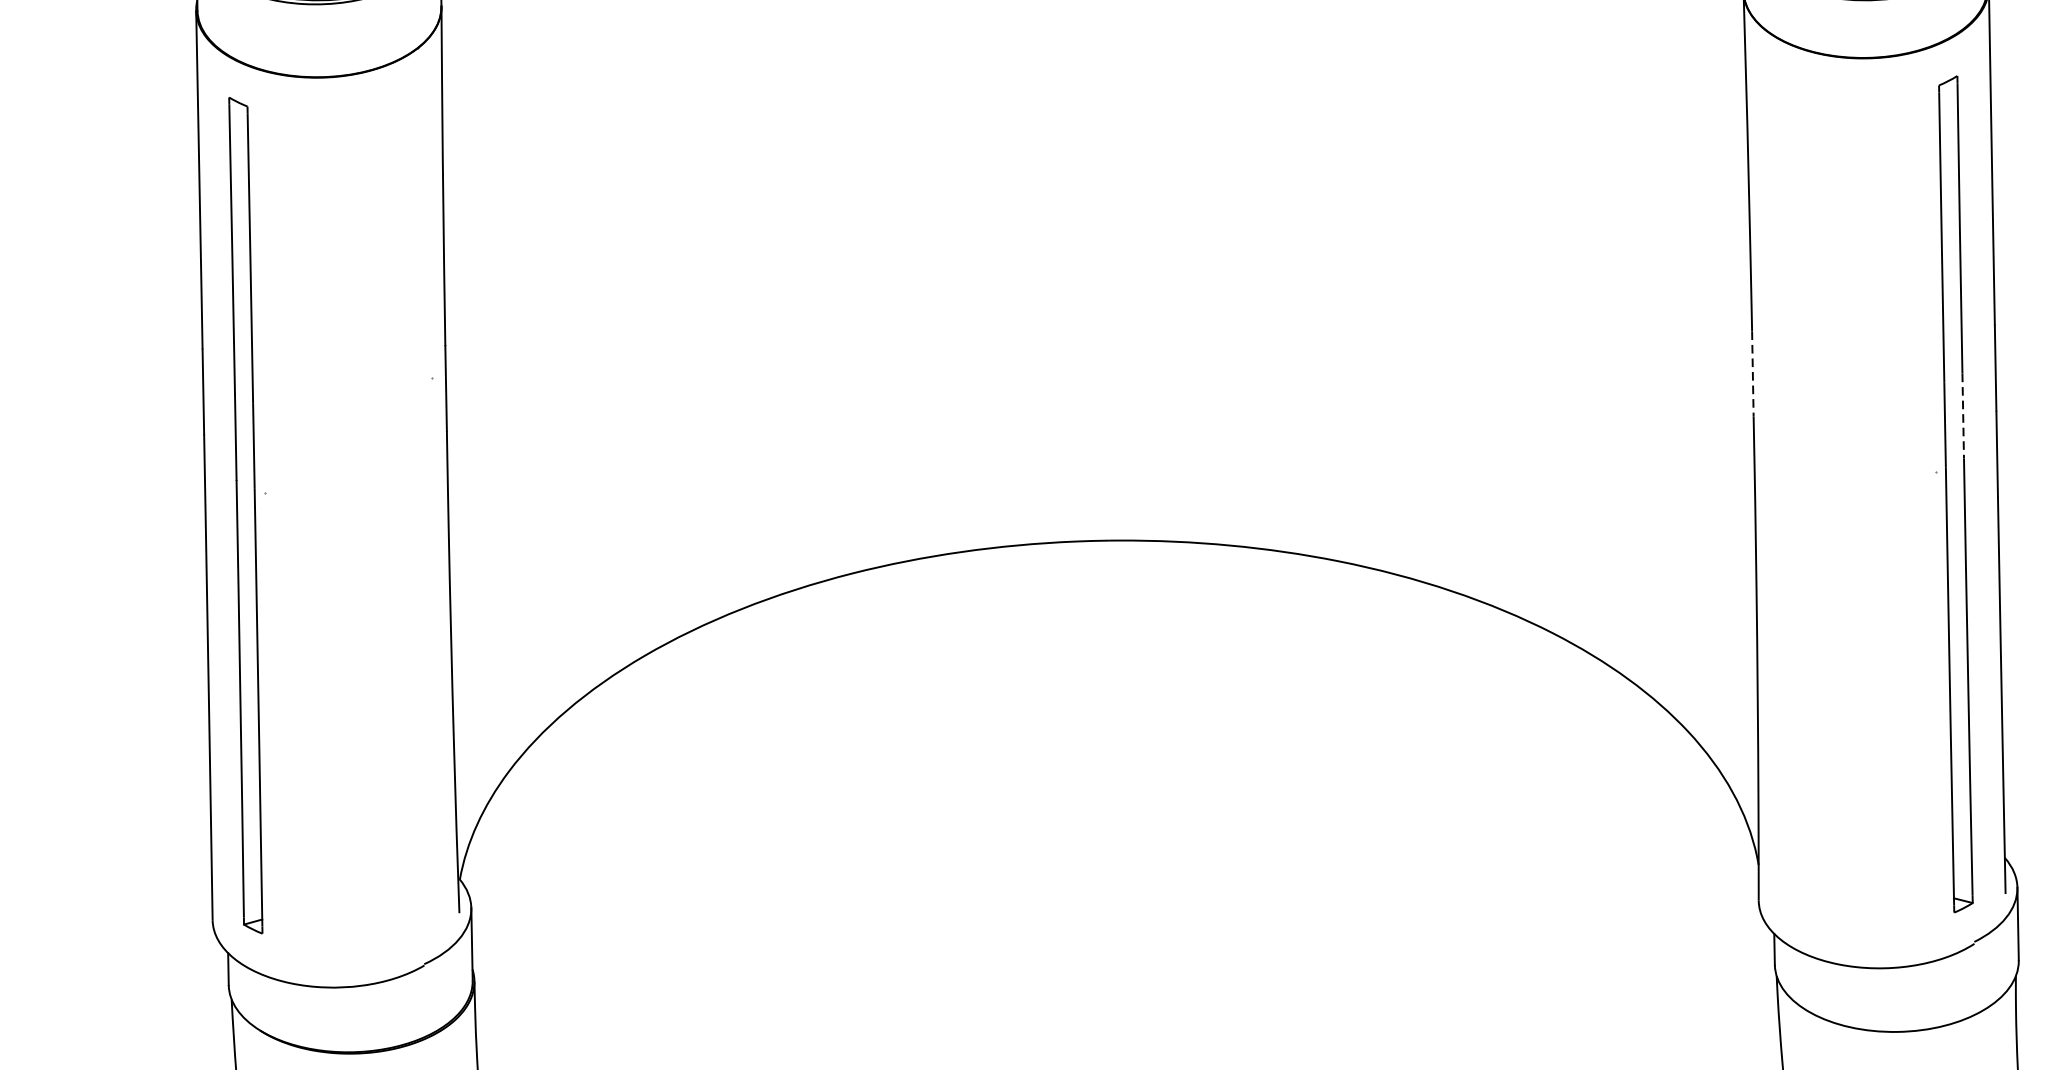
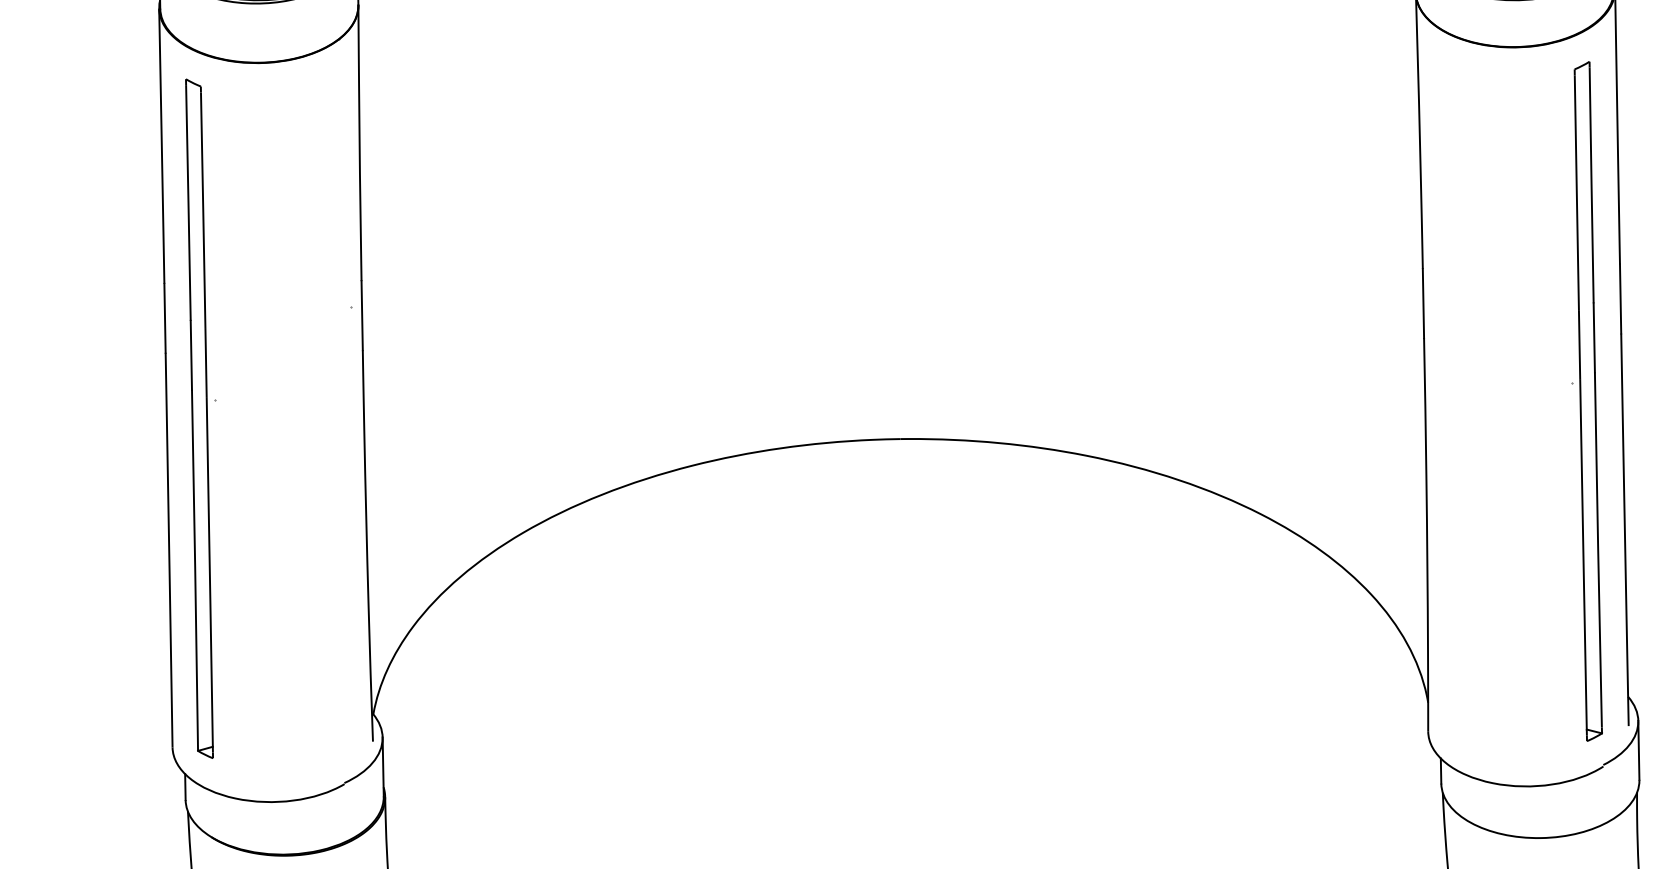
line: (1752, 374) -> (1423, 304), dashed -> solid
line: (1963, 415) -> (1594, 337), dashed -> solid

